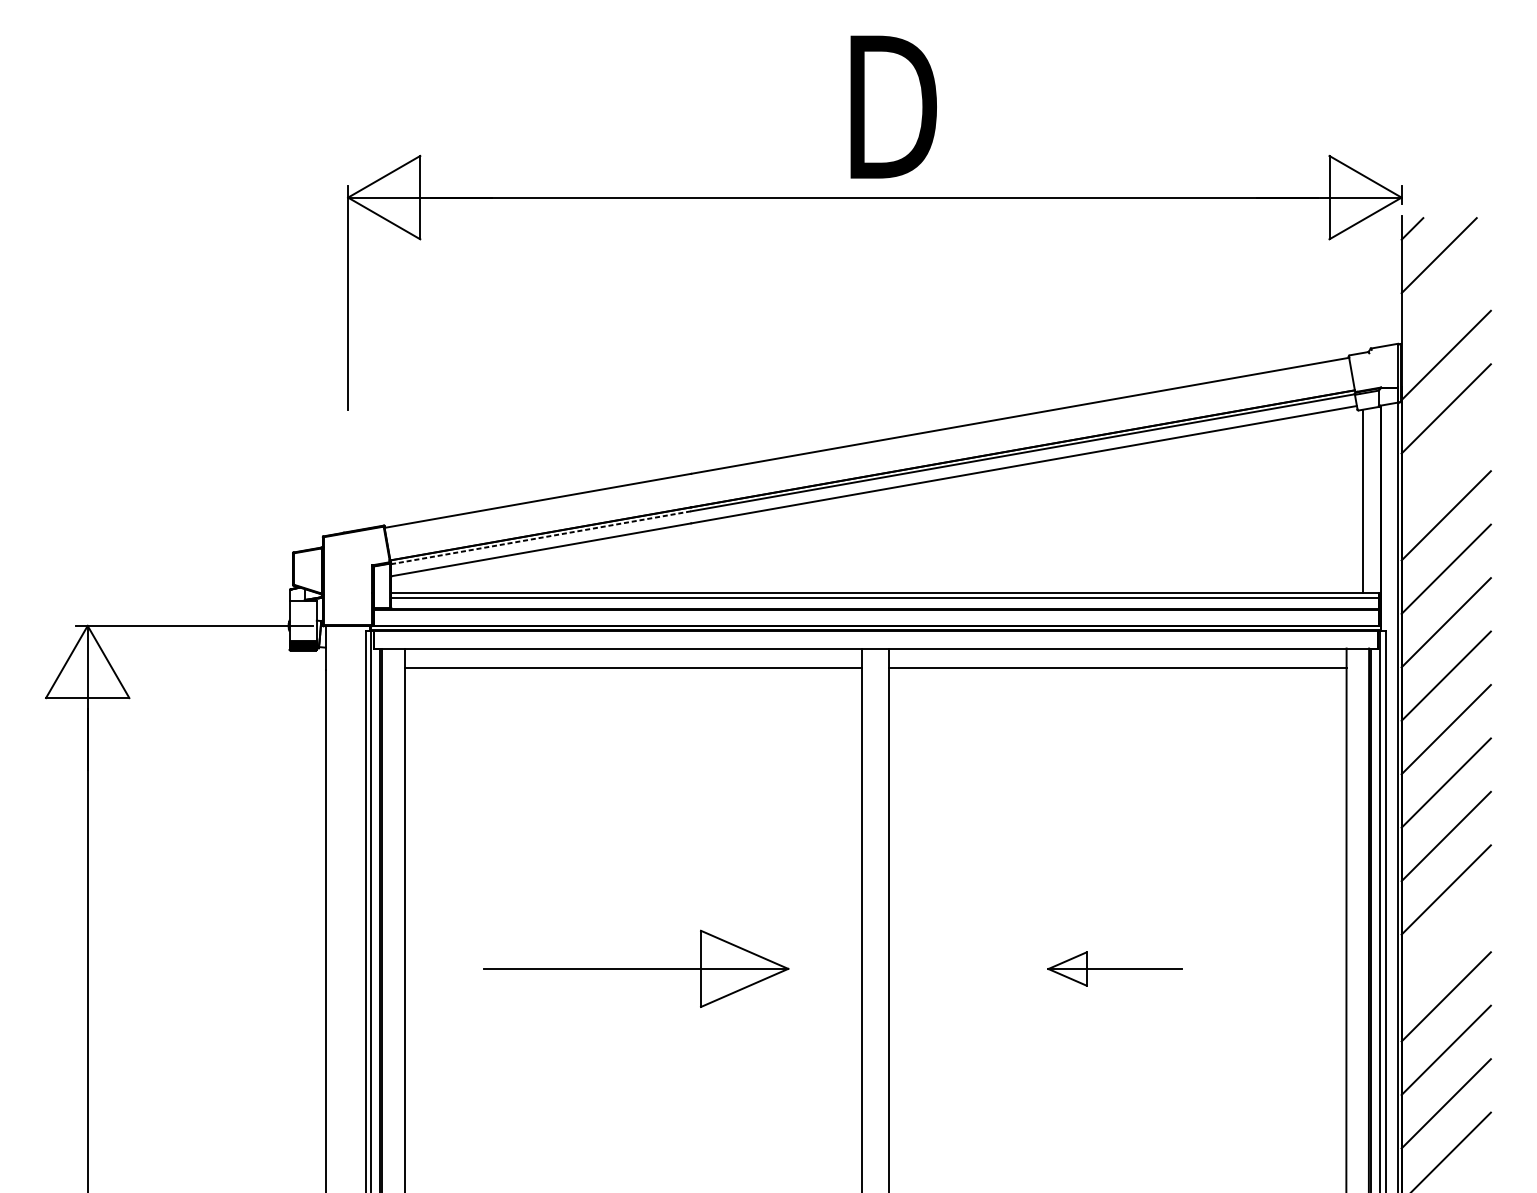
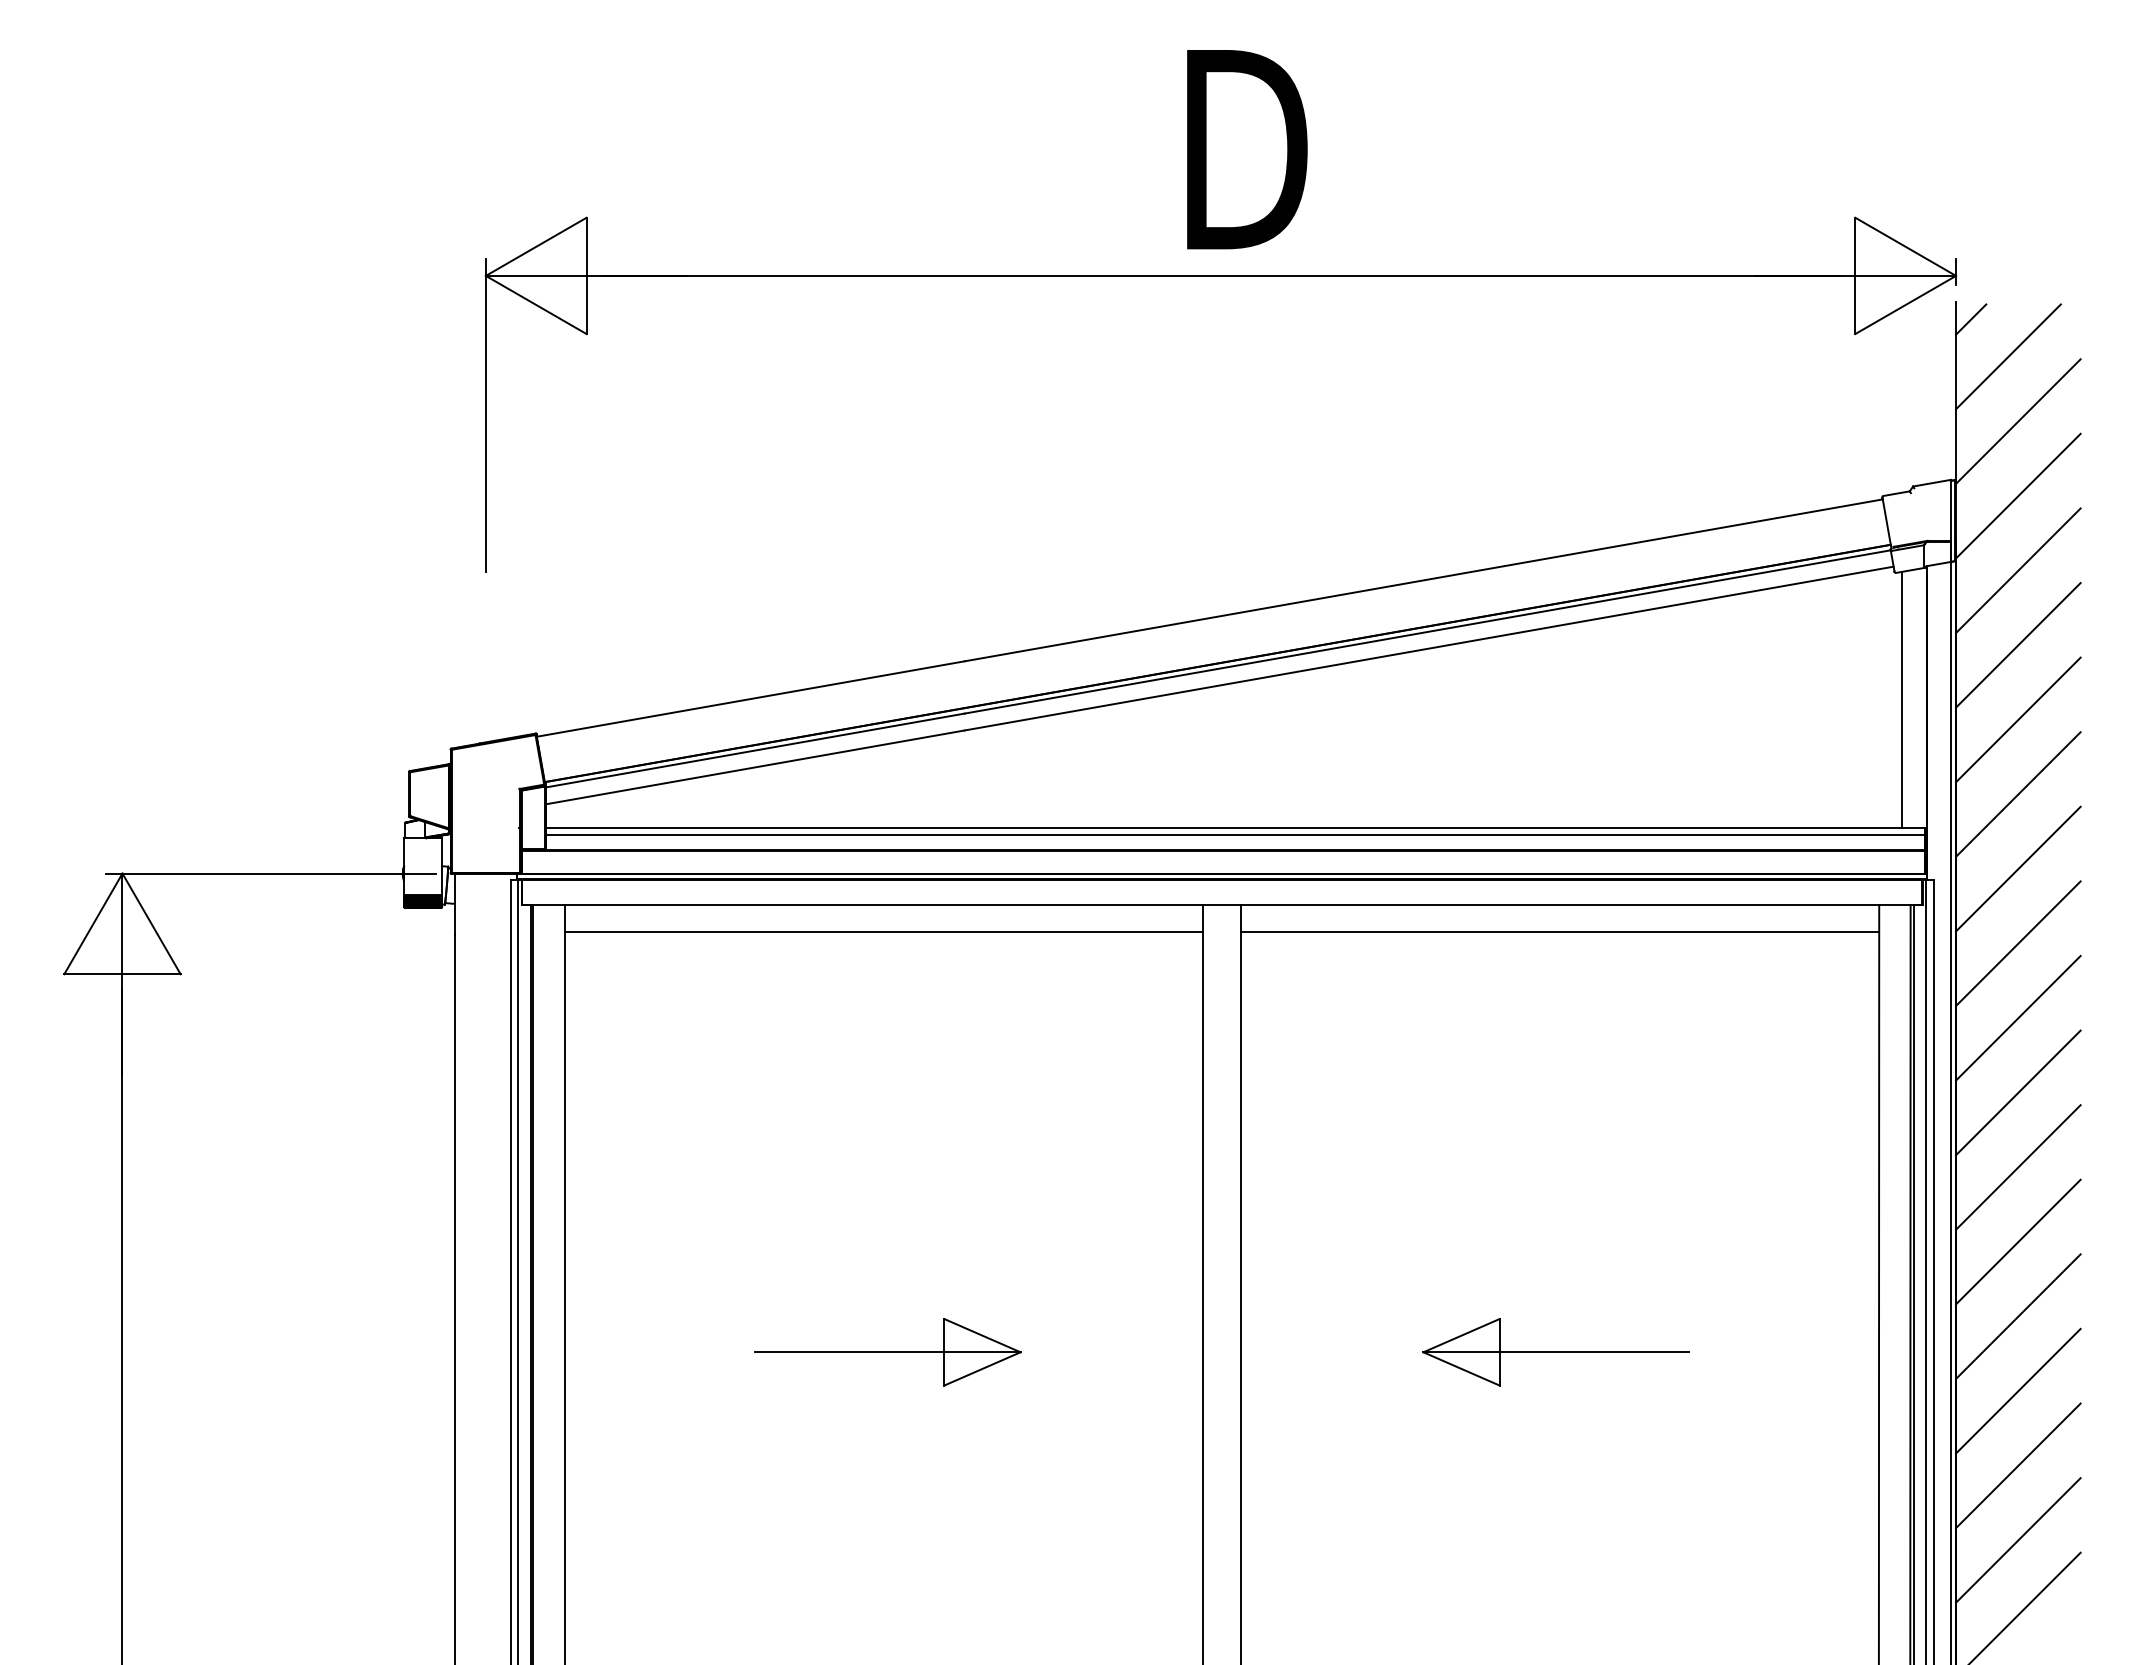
line: (1446, 301) -> (2018, 421), added
line: (1446, 462) -> (2018, 645), added
line: (541, 537) -> (755, 750), dashed -> solid
line: (1446, 943) -> (2018, 1316), added
part: (635, 969) -> (887, 1352), size x0.62
part: (1114, 969) -> (1555, 1352), size x1.43

